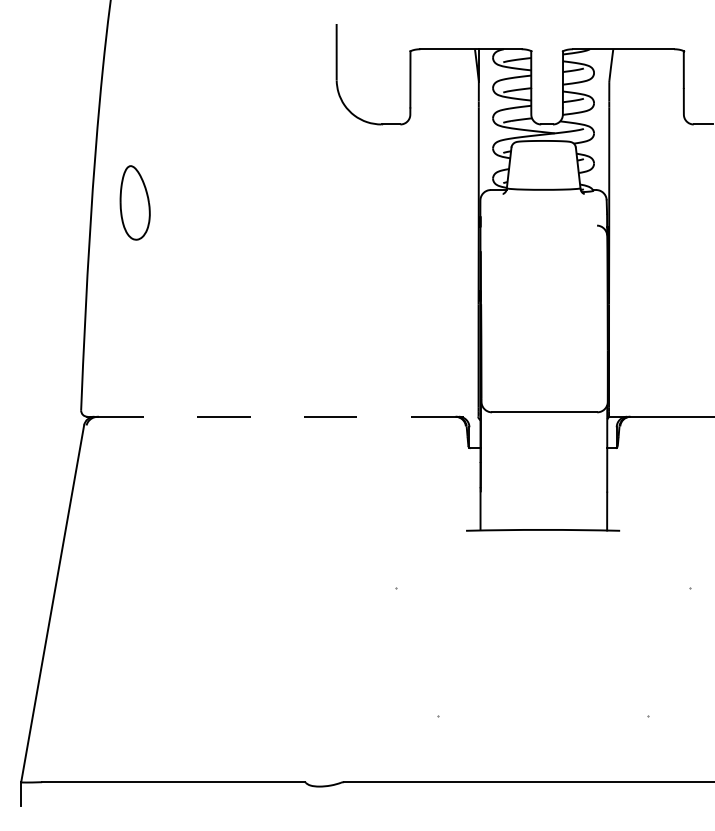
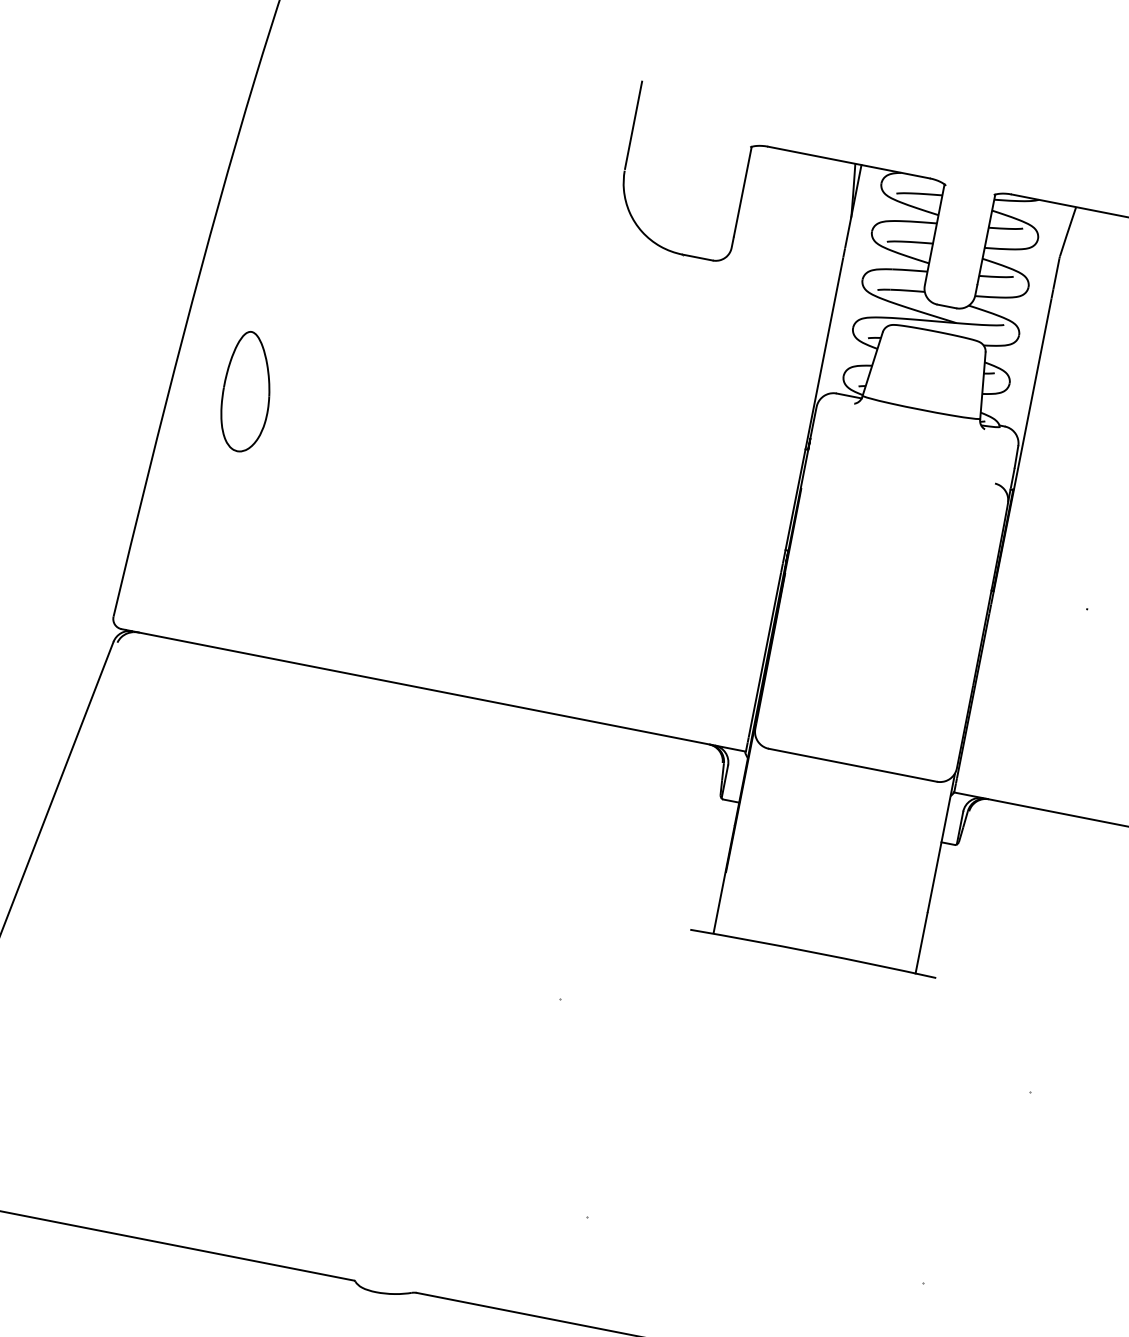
part: (134, 202) -> (246, 391), moved
line: (284, 416) -> (436, 690), dashed -> solid

